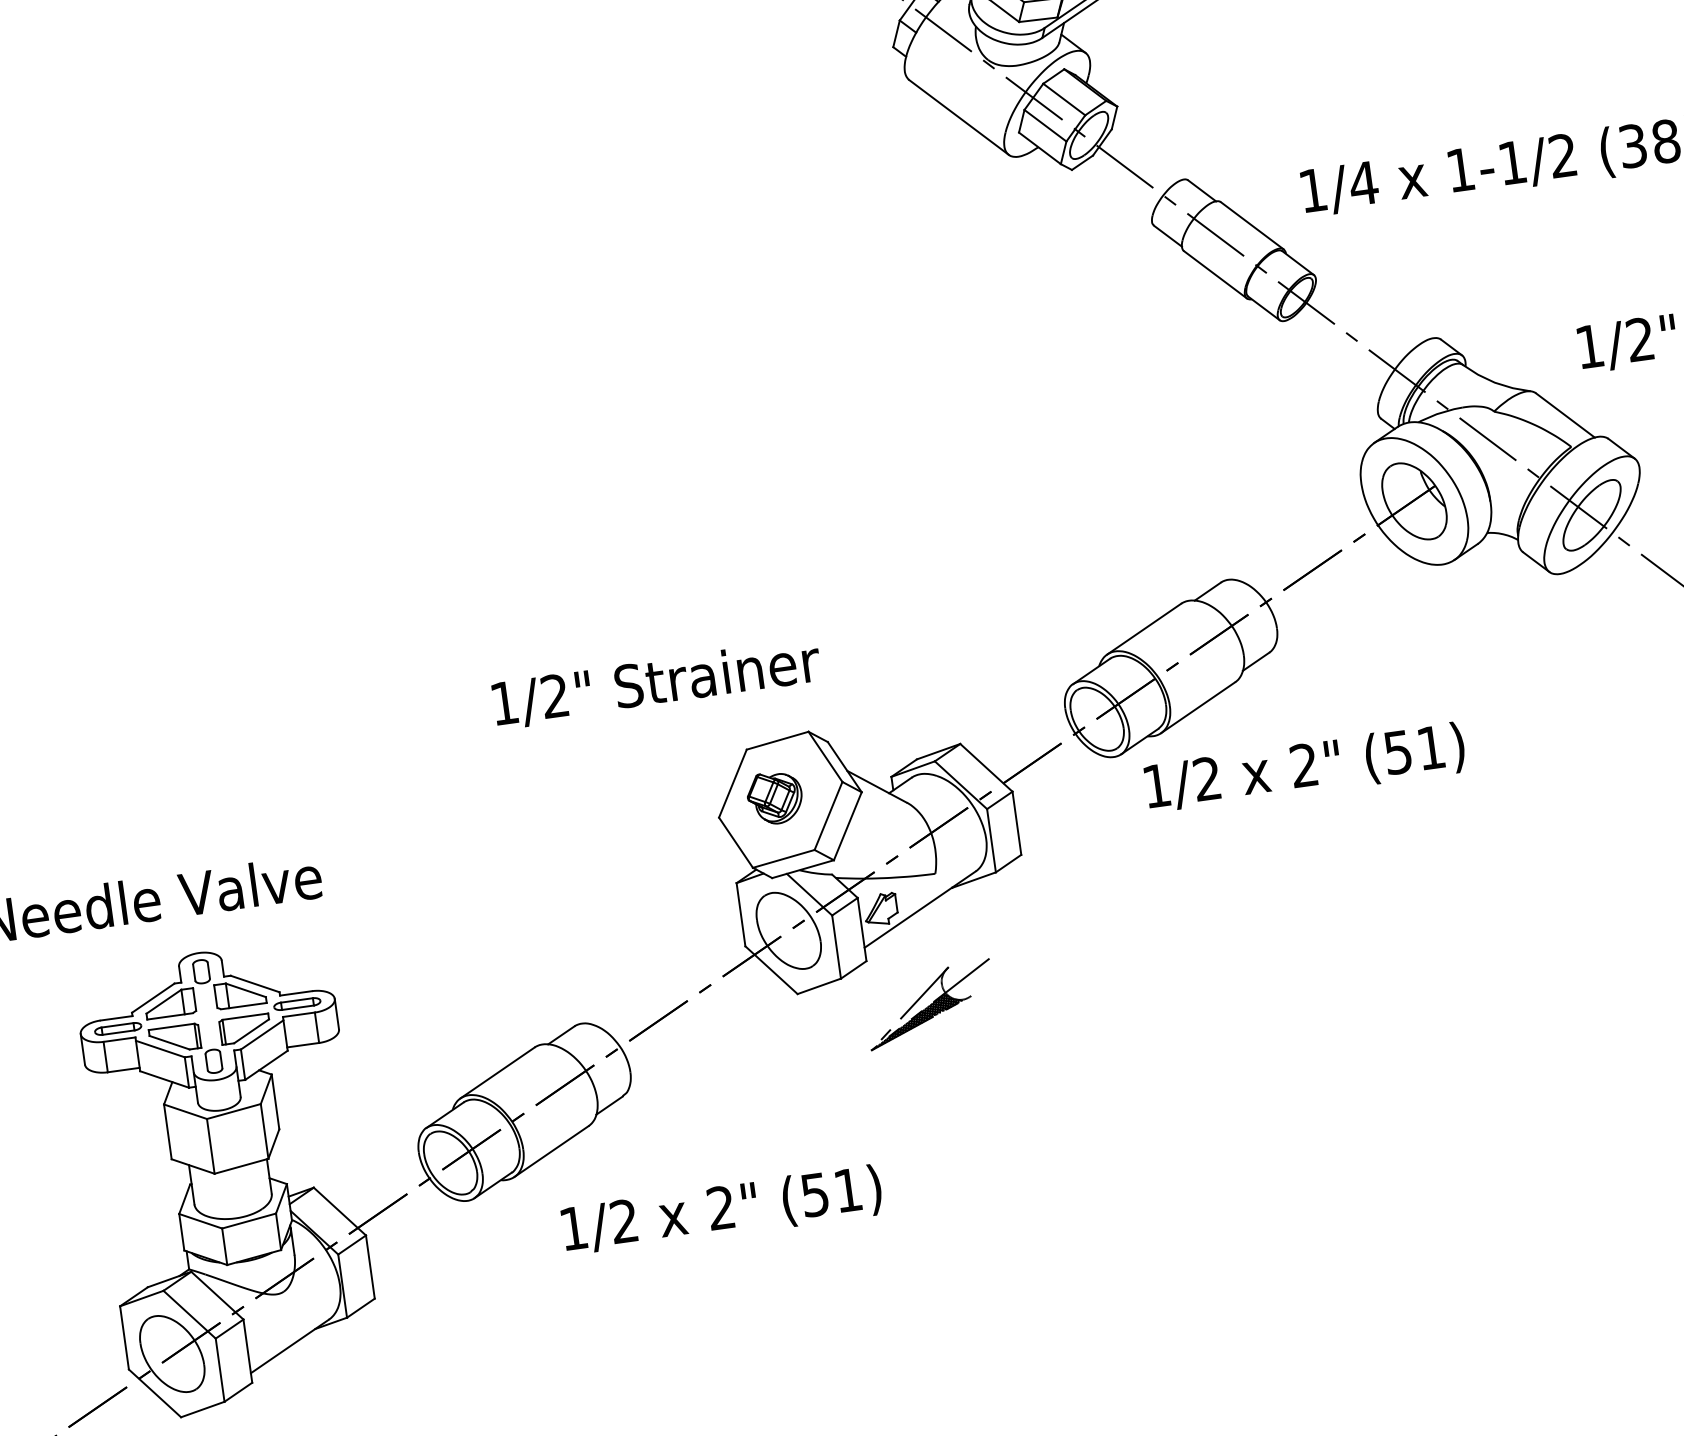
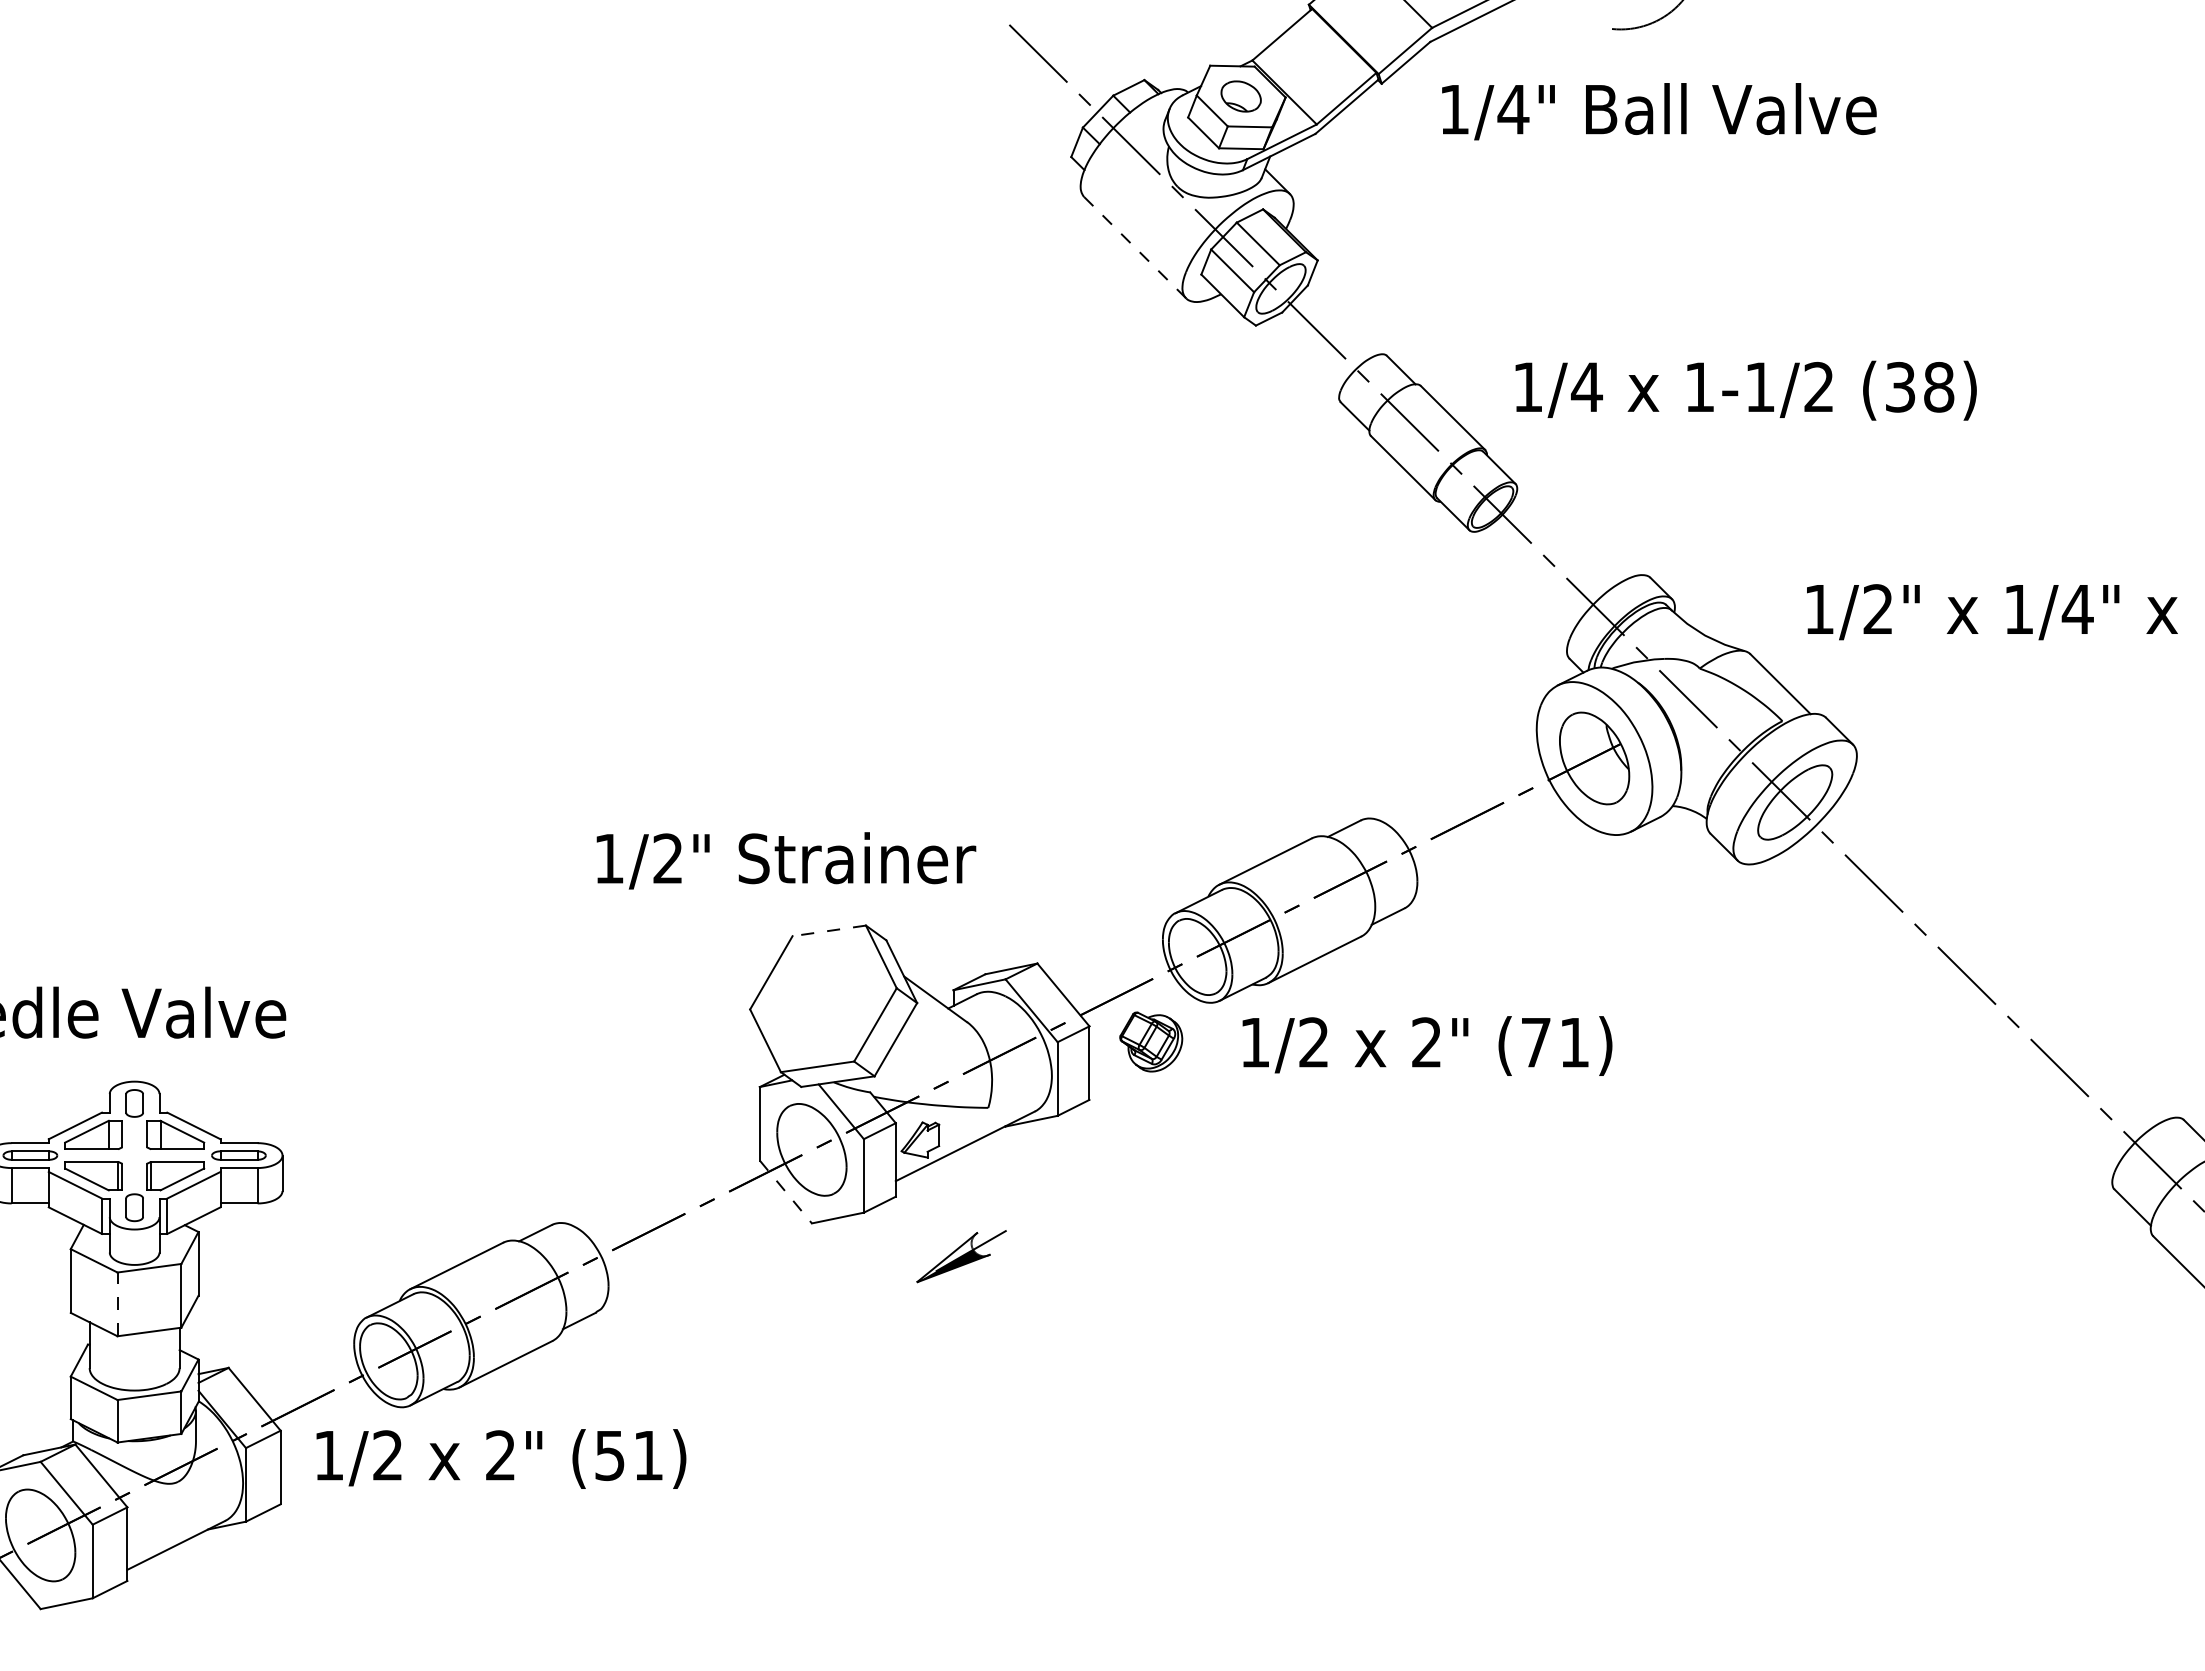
line: (959, 117) -> (1135, 247), solid -> dashed
text: (656, 683) -> (786, 860), moved
line: (776, 740) -> (828, 930), solid -> dashed
text: (1397, 753) -> (1535, 1043), (51) -> (71)
part: (775, 797) -> (1151, 1041), moved
line: (771, 970) -> (785, 1192), solid -> dashed
part: (930, 1004) -> (961, 1256), size x0.6
line: (210, 1146) -> (117, 1304), solid -> dashed
text: (722, 1210) -> (501, 1458), moved

